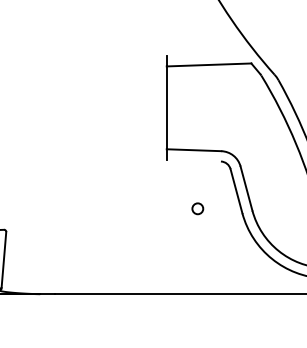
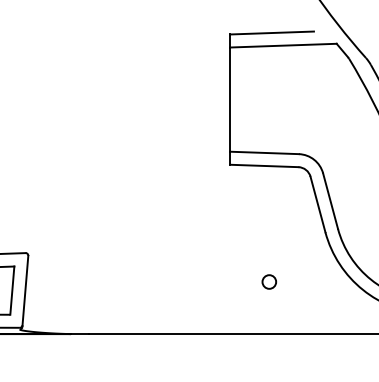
line: (199, 54) -> (271, 32), added
line: (193, 160) -> (263, 165), added
circle: (197, 208) -> (268, 281), moved

